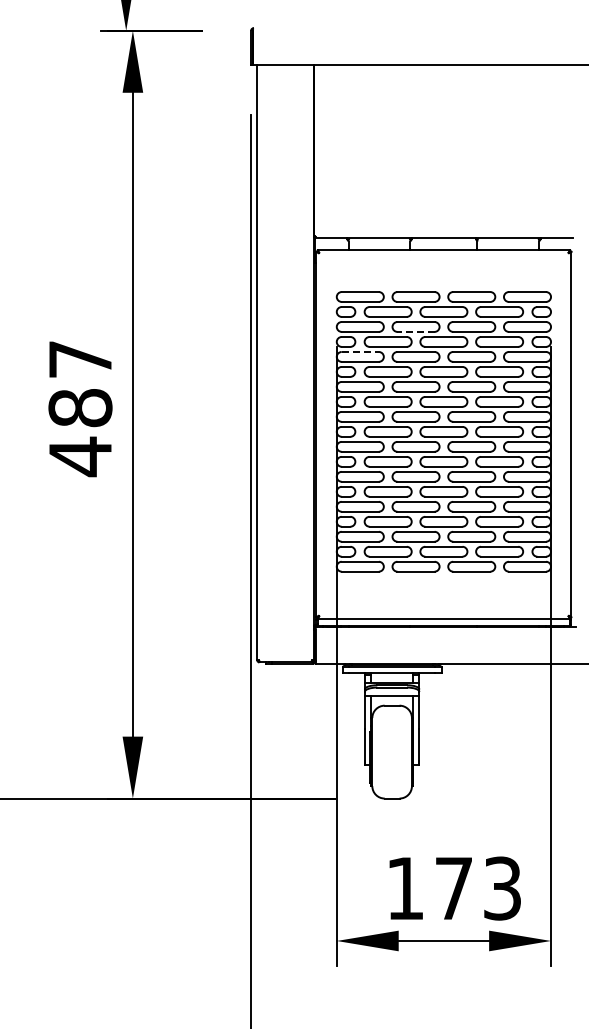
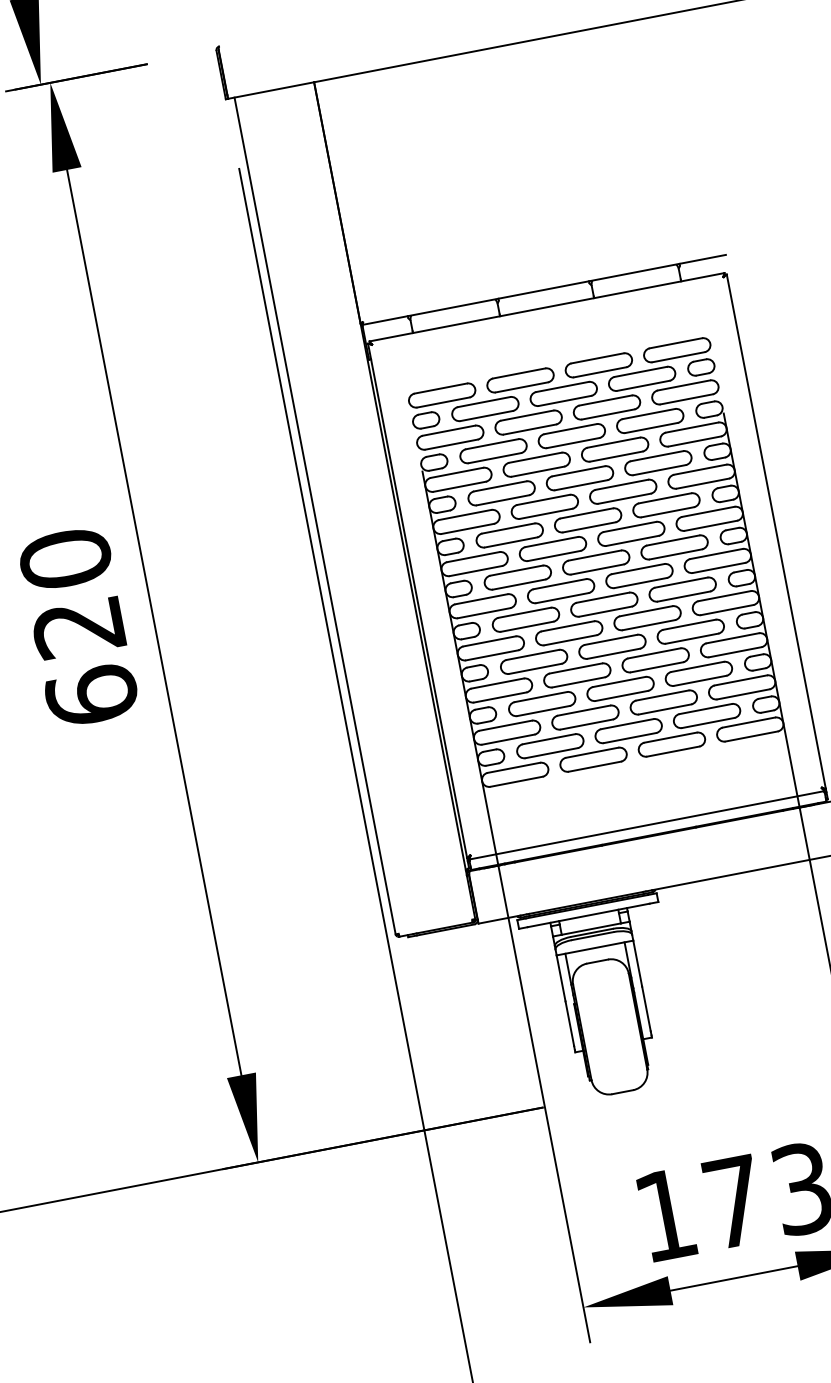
line: (416, 331) -> (530, 428), dashed -> solid
line: (360, 351) -> (457, 472), dashed -> solid
text: (80, 408) -> (78, 628), 487 -> 620

